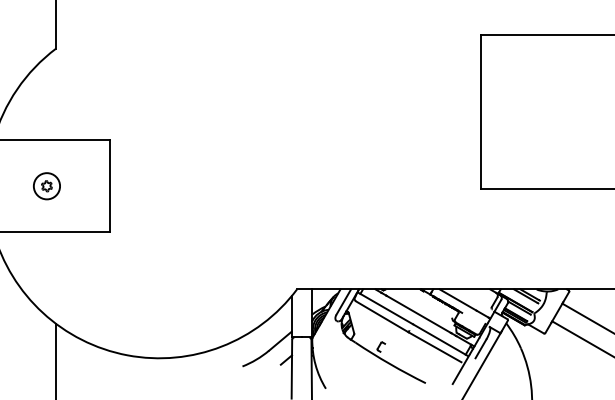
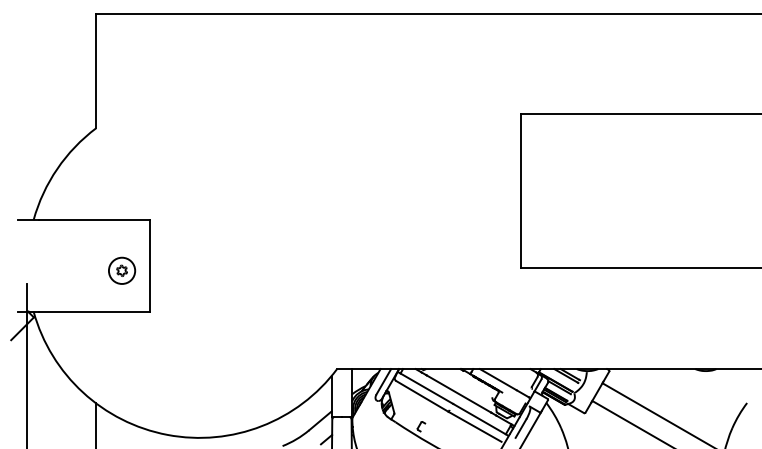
part: (47, 185) -> (122, 270), moved

